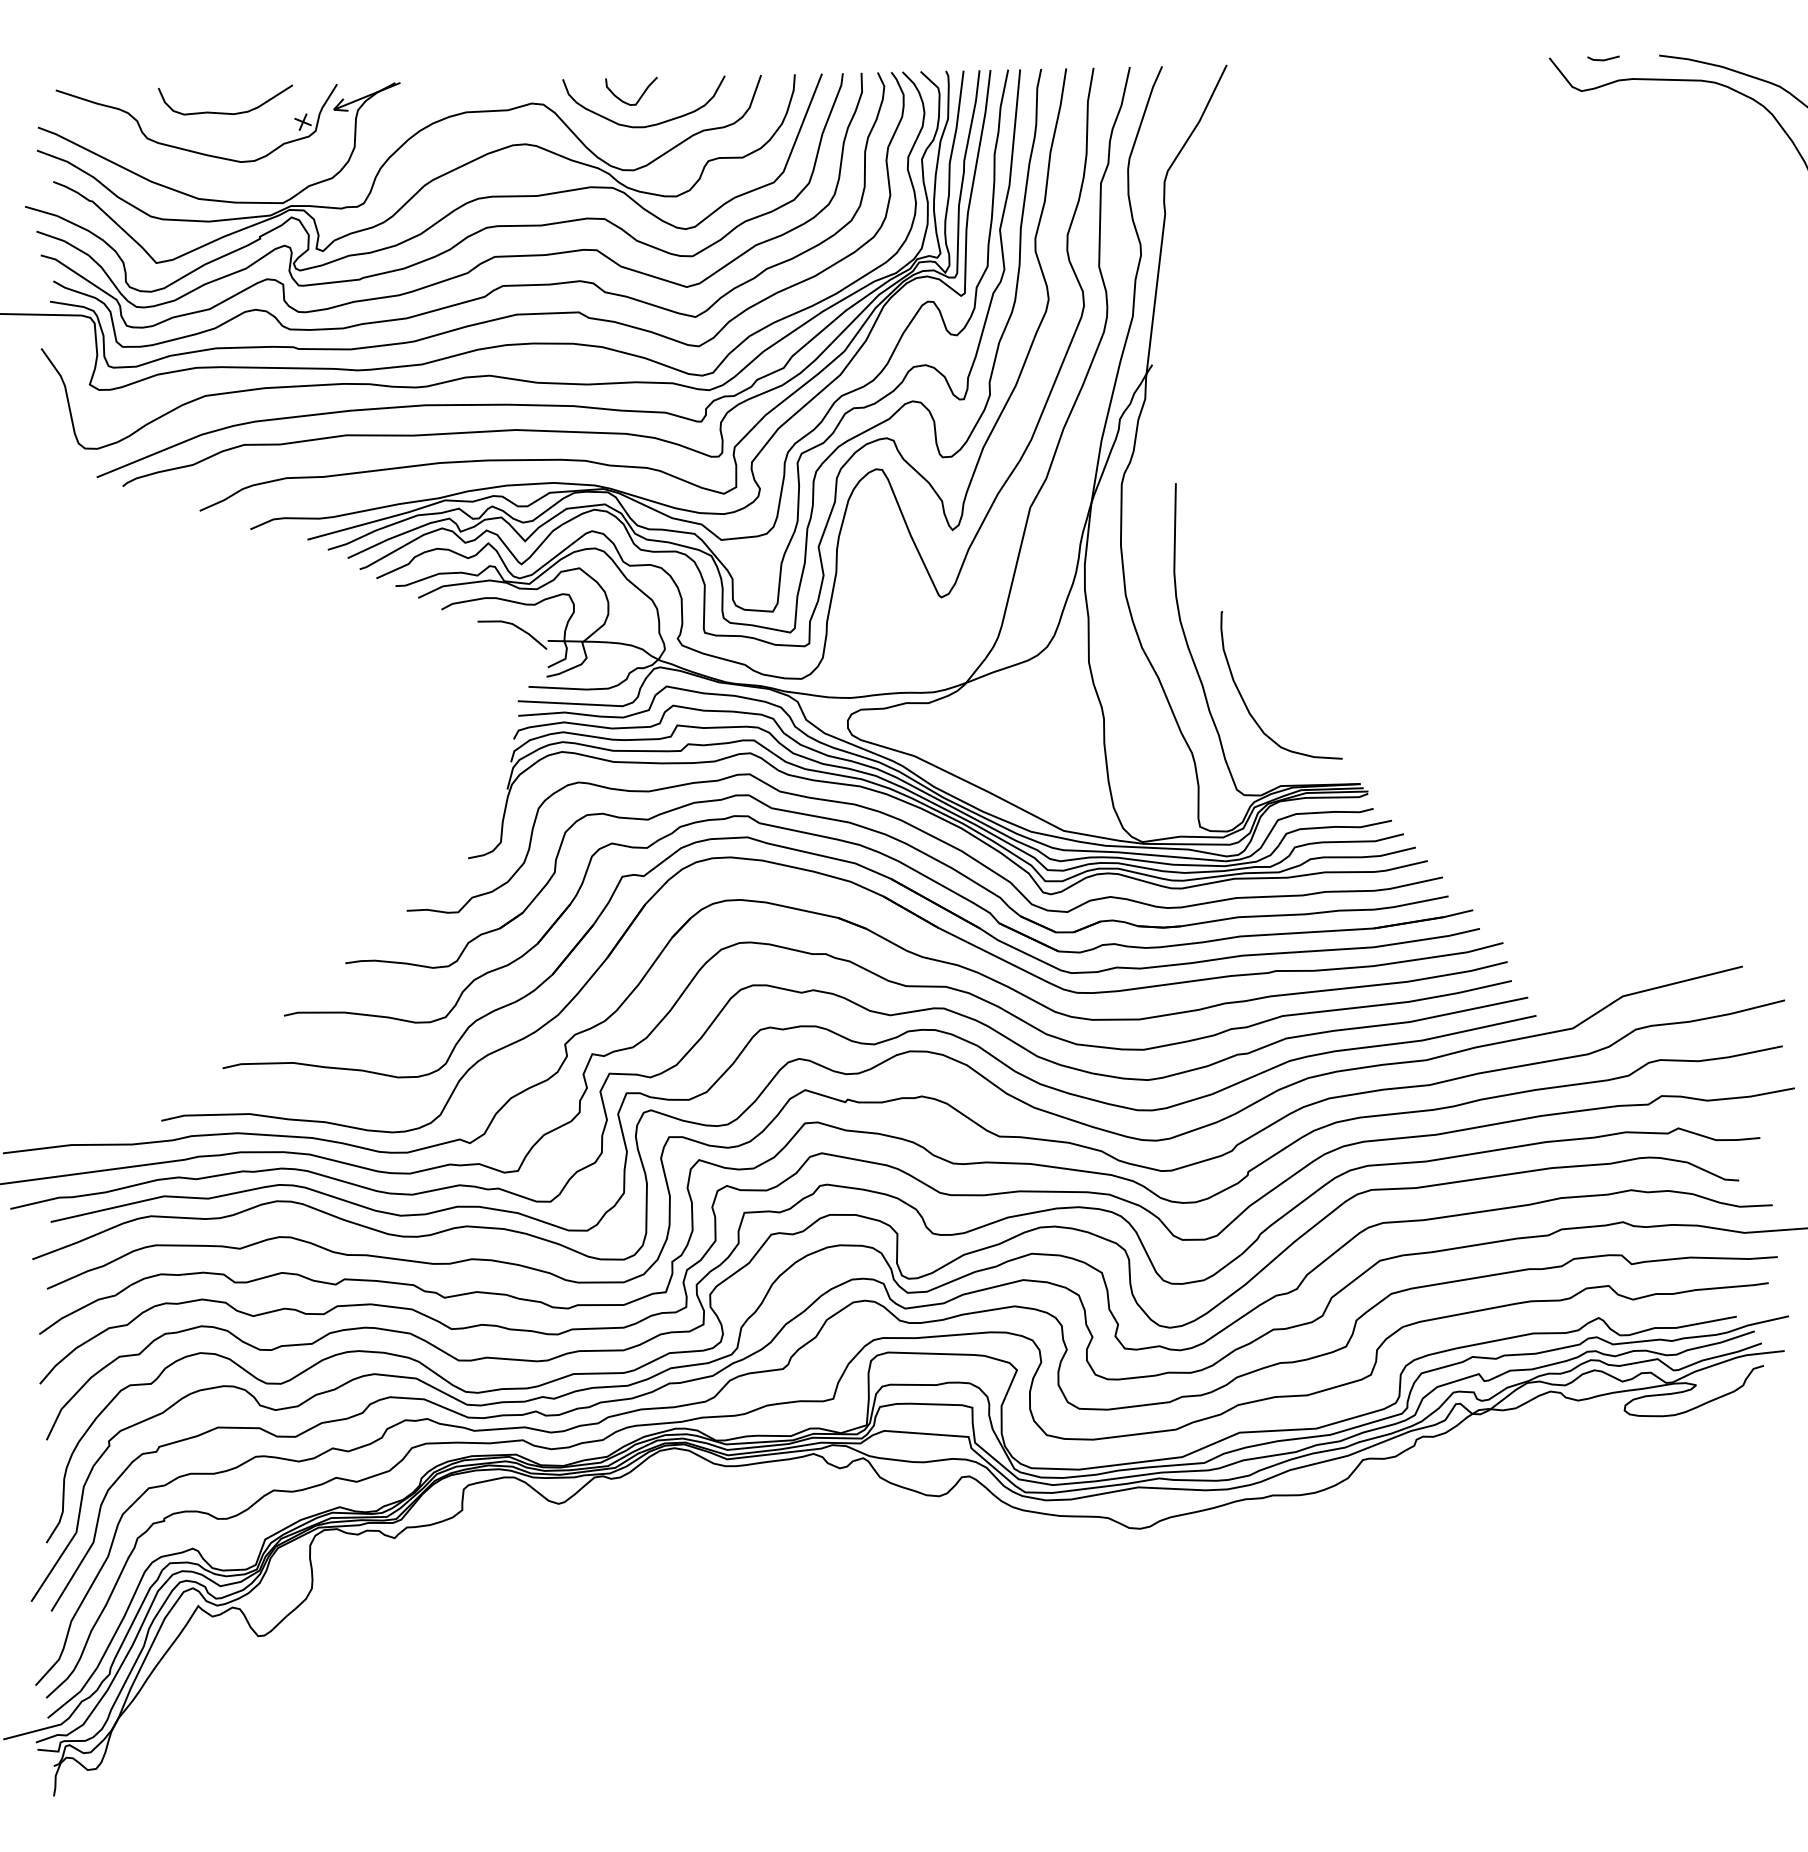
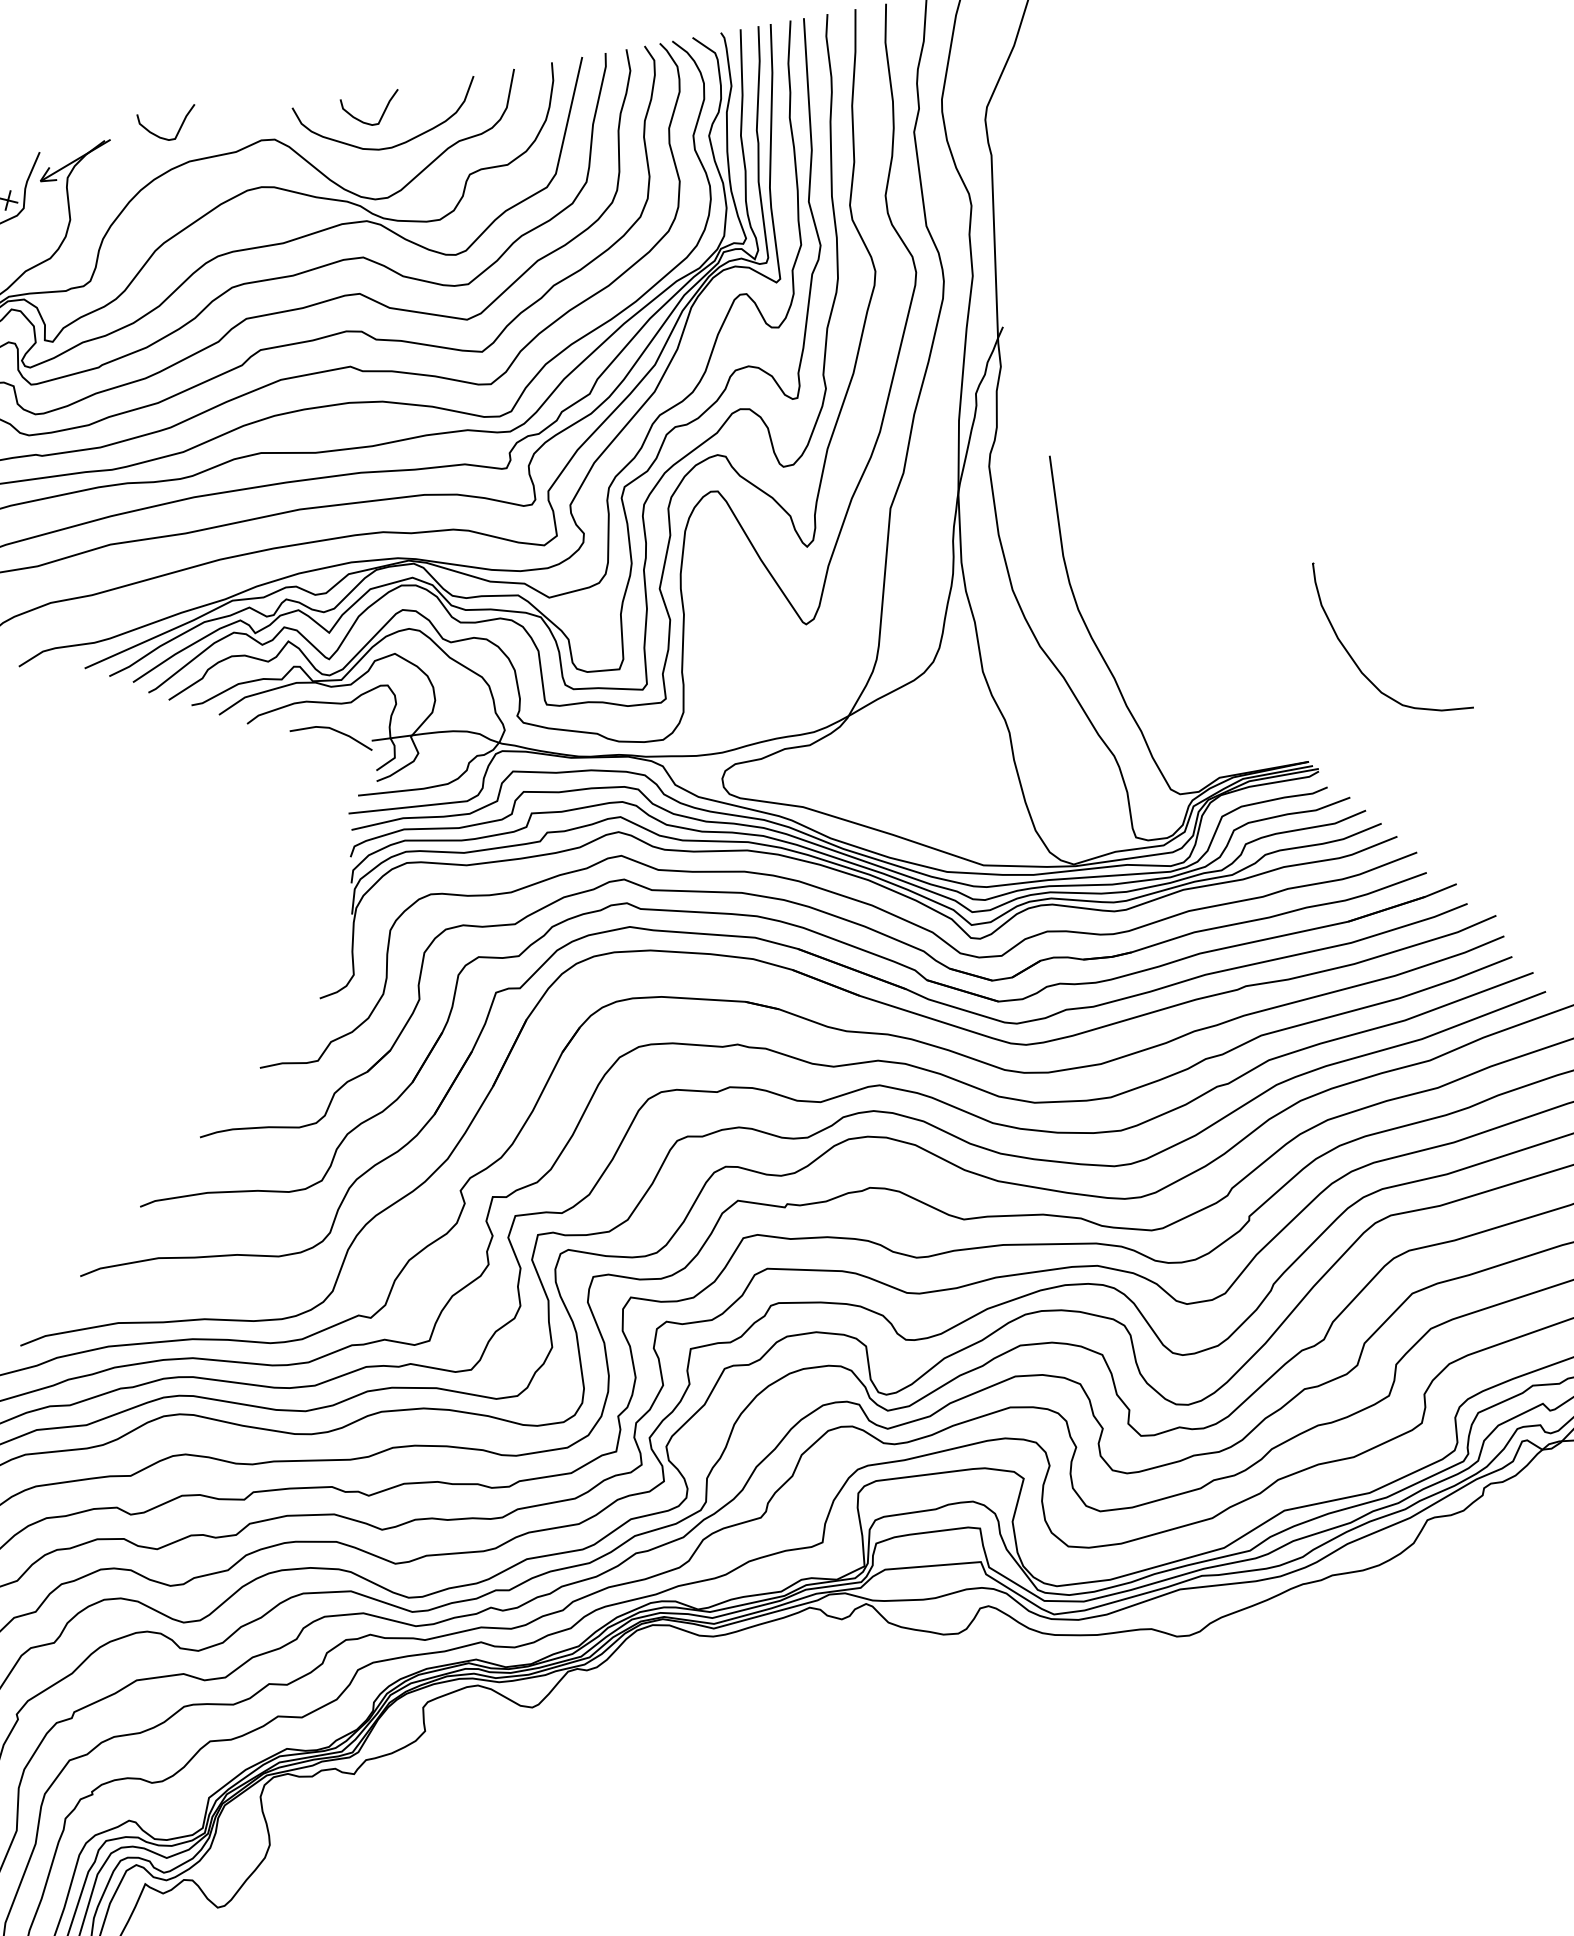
curve: (460, 83) -> (178, 130), added
curve: (1245, 702) -> (1355, 661), moved

